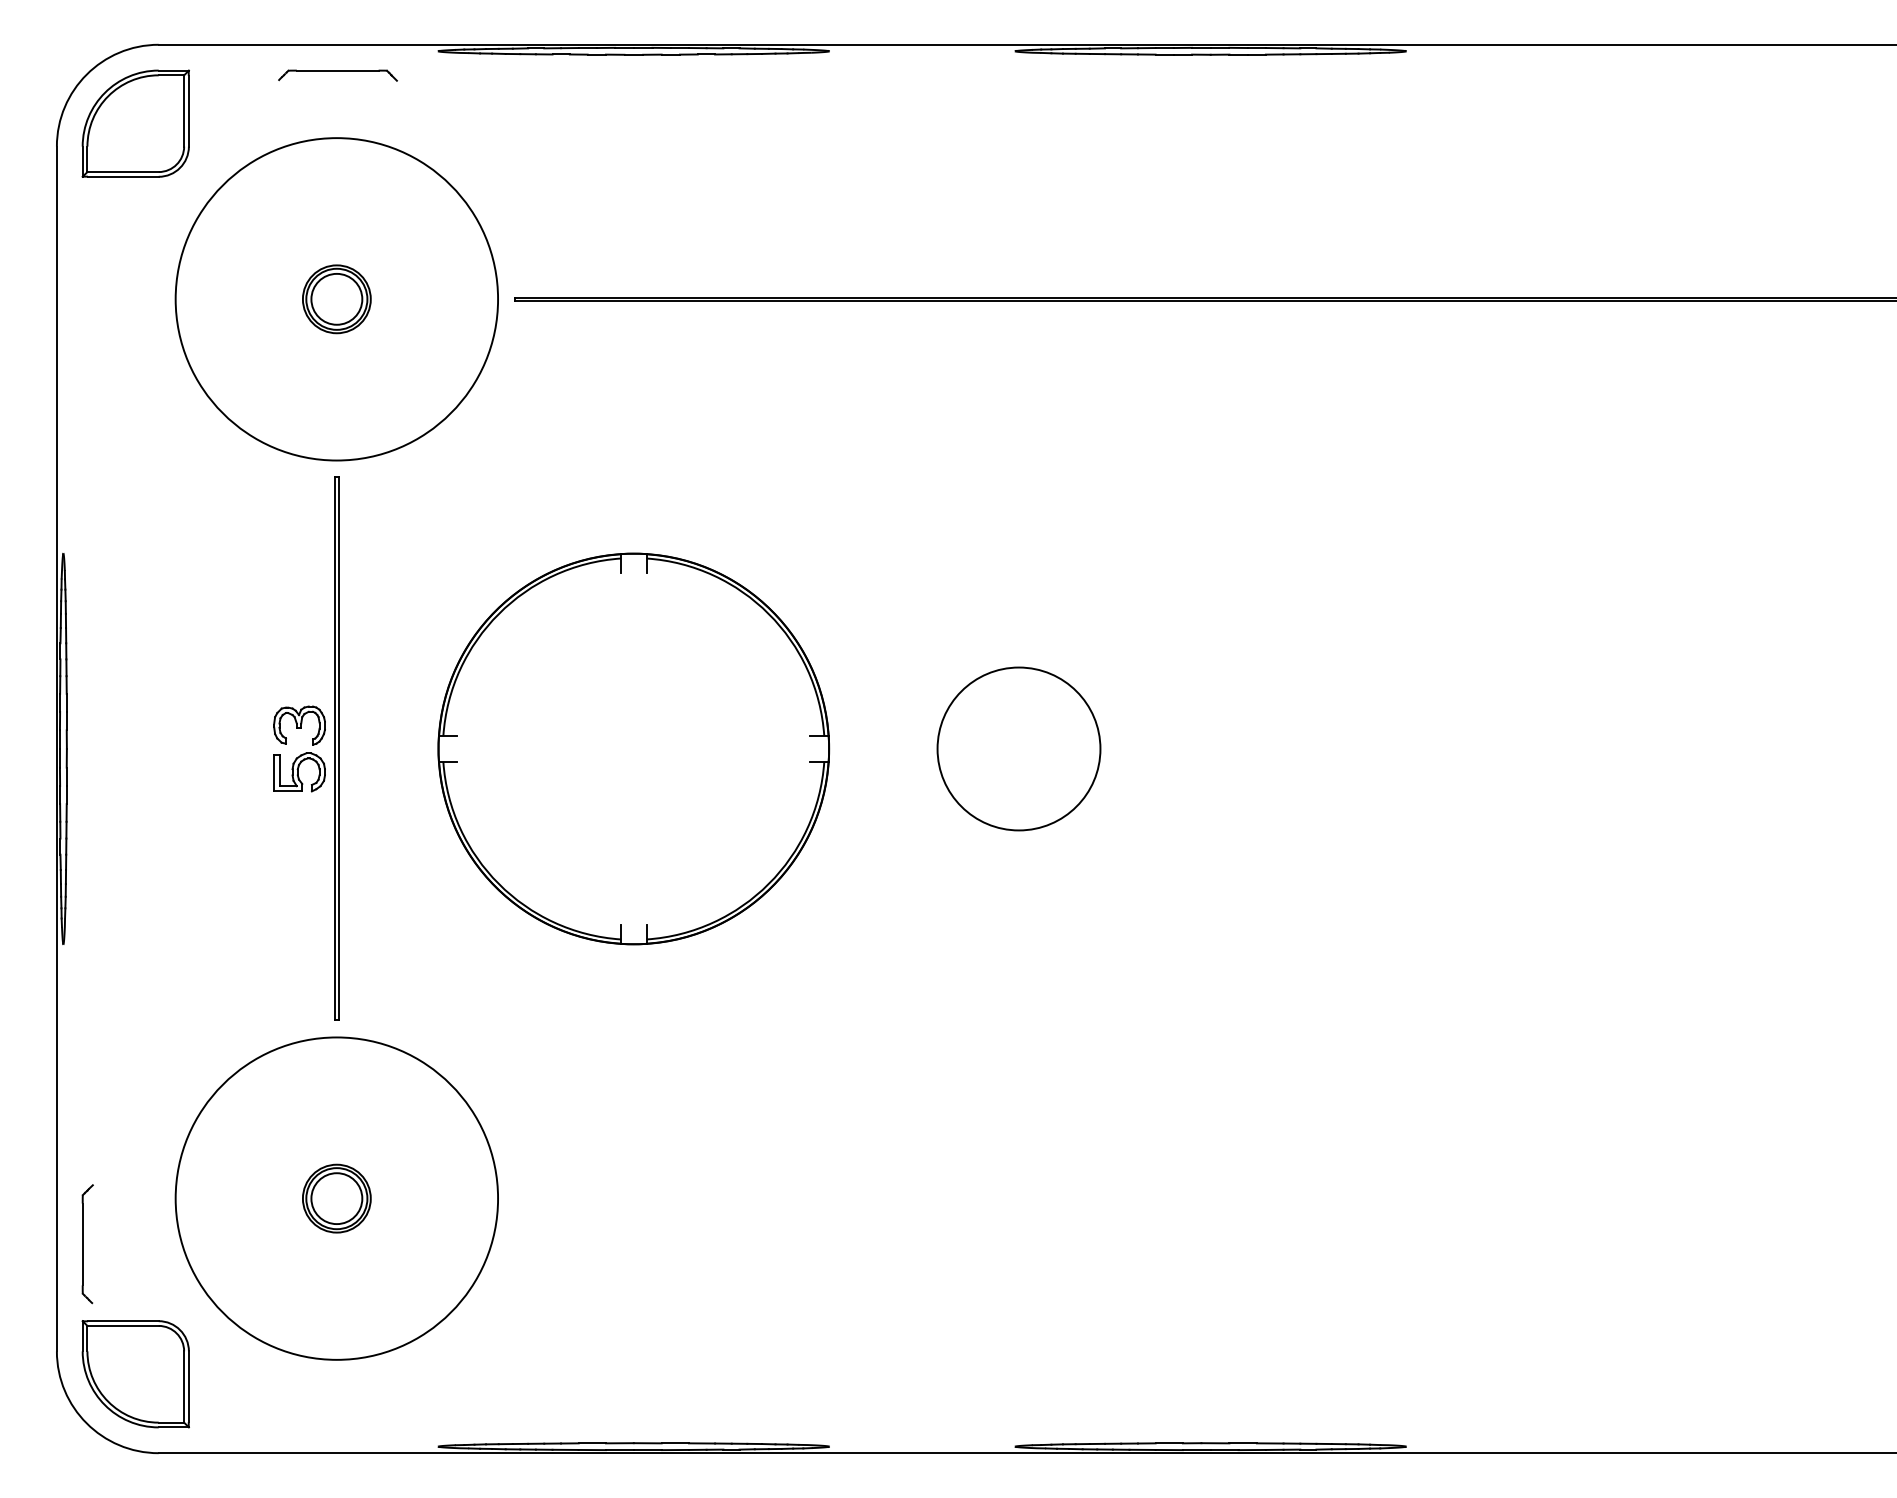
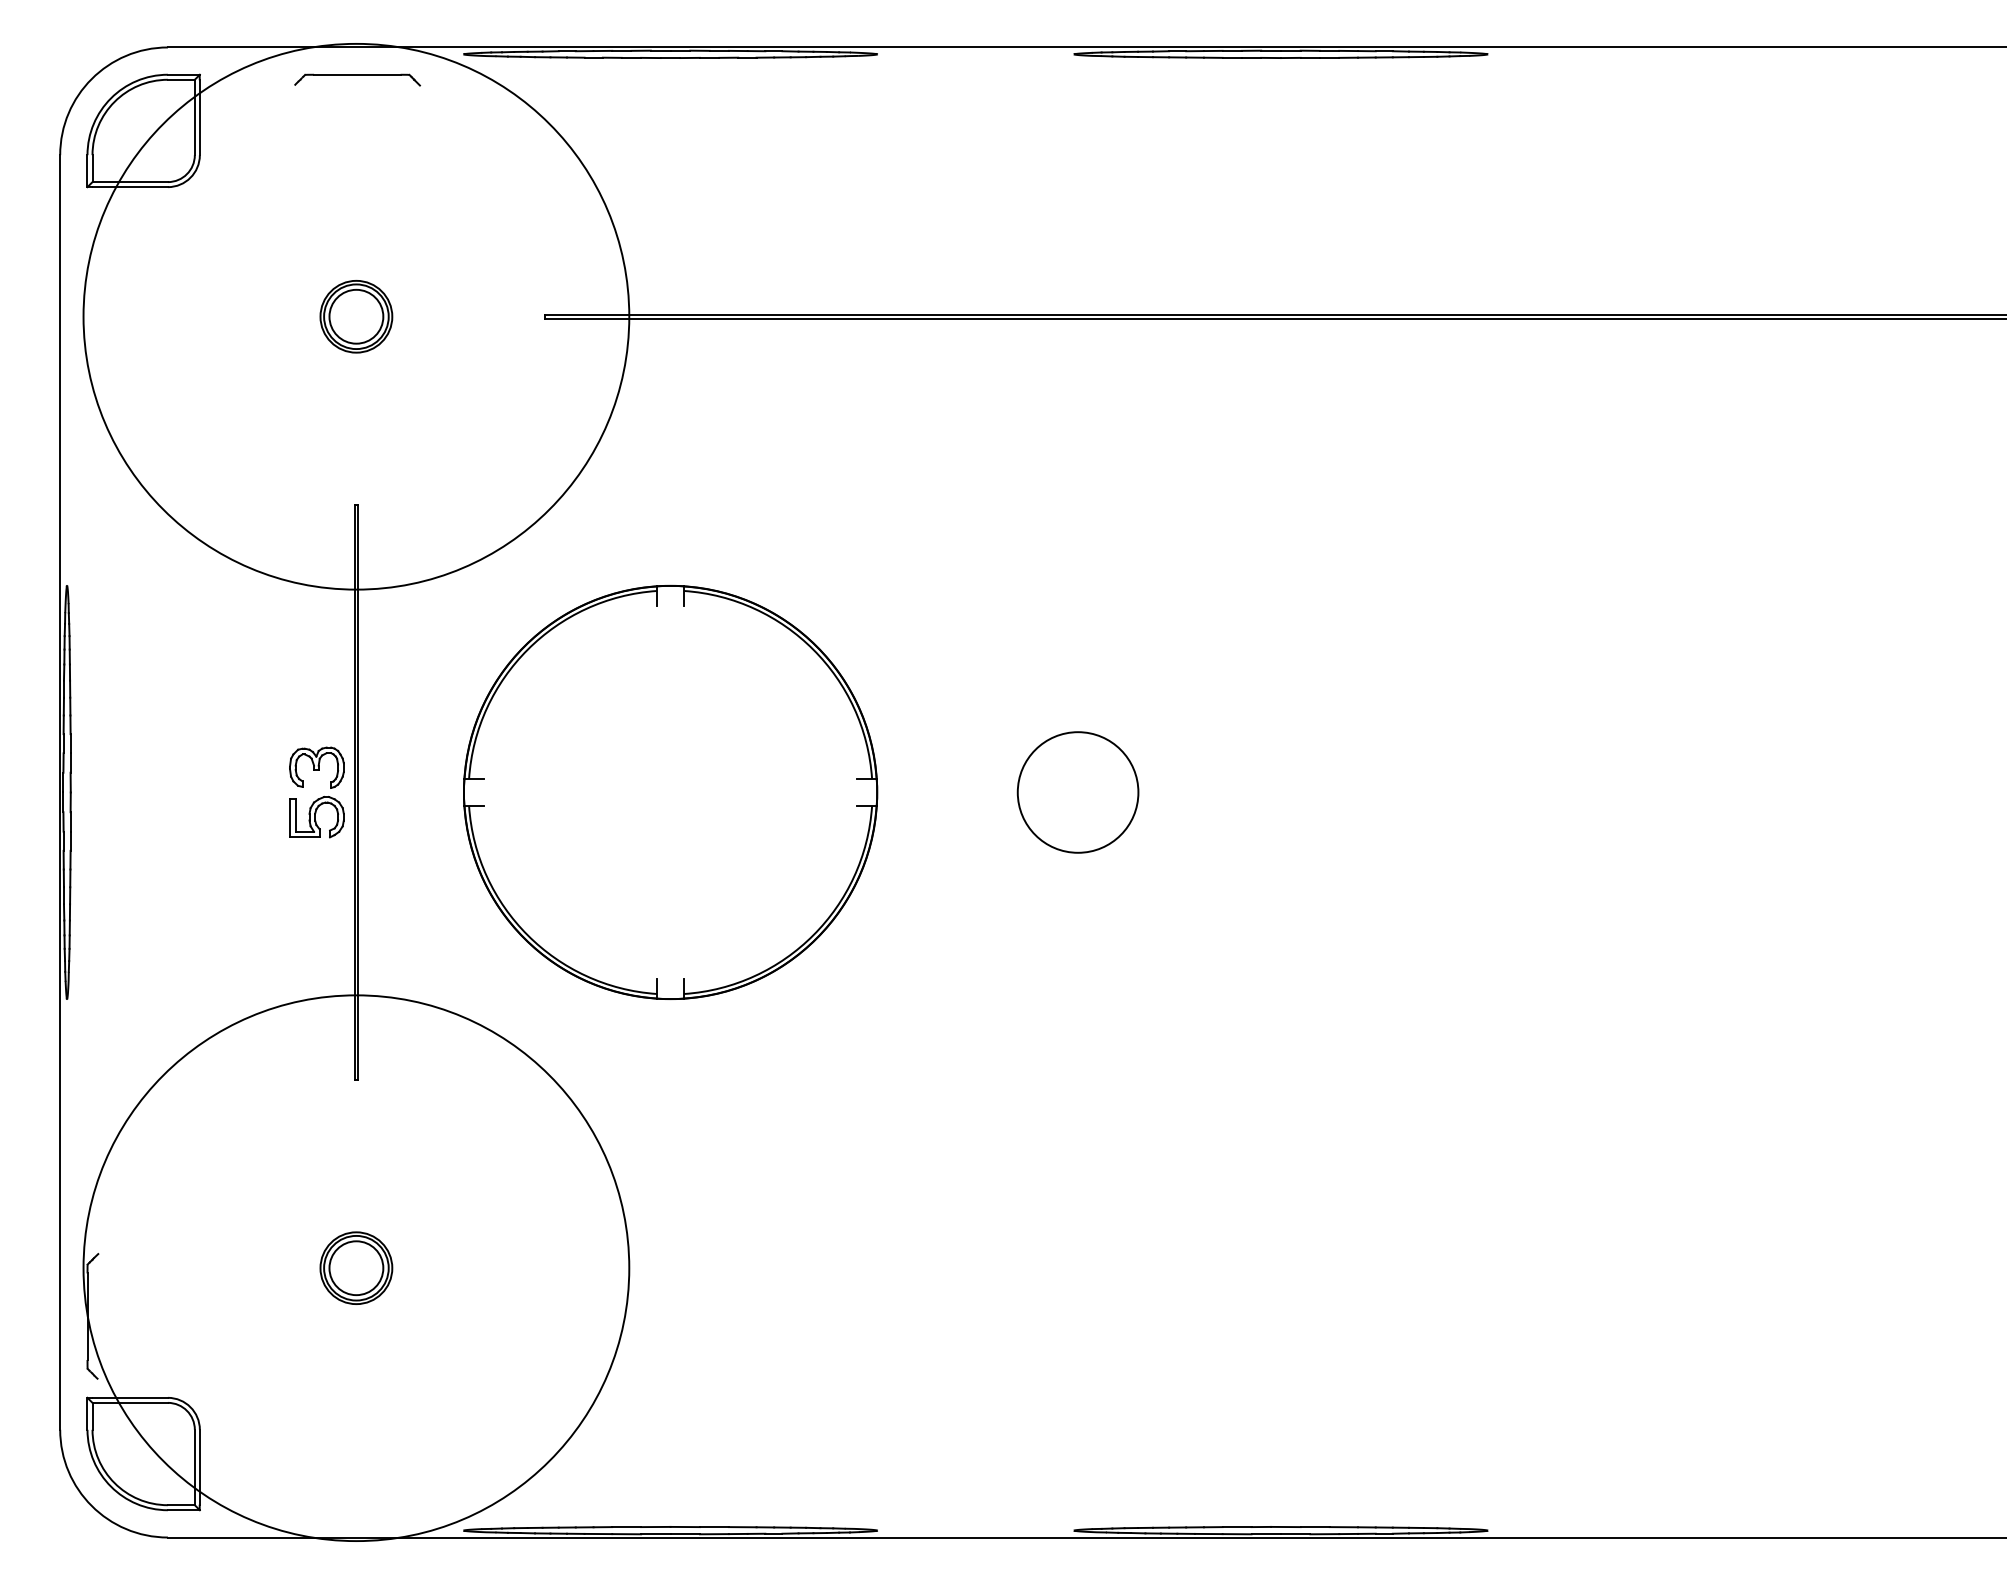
circle: (336, 299) -> (355, 316), size x1.6
circle: (1018, 749) -> (1077, 792), size x0.7
circle: (336, 1197) -> (355, 1267), size x1.6

